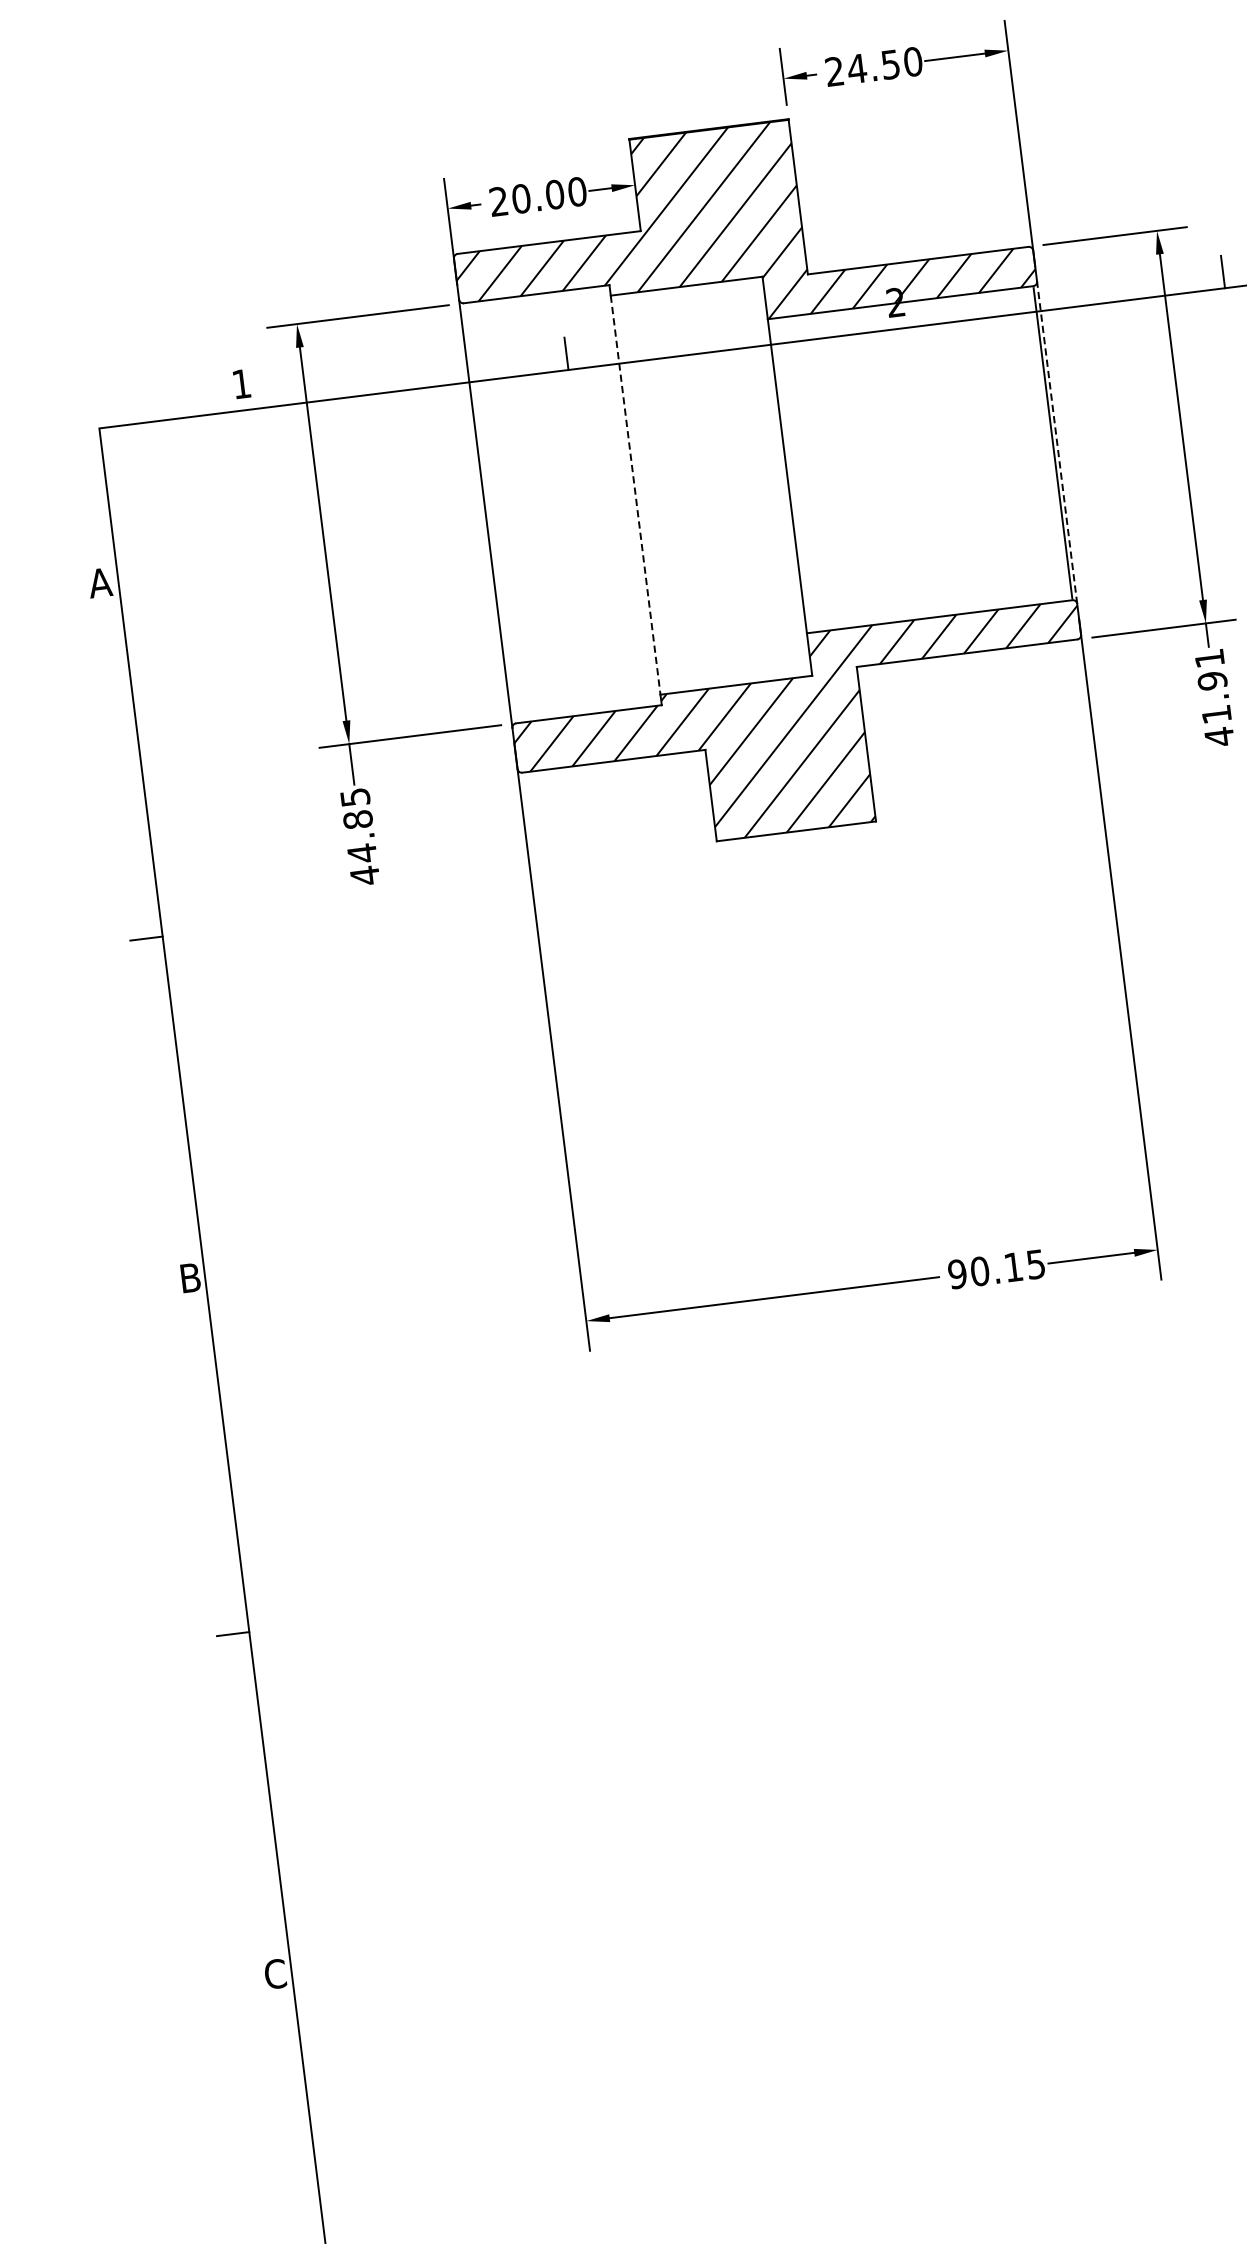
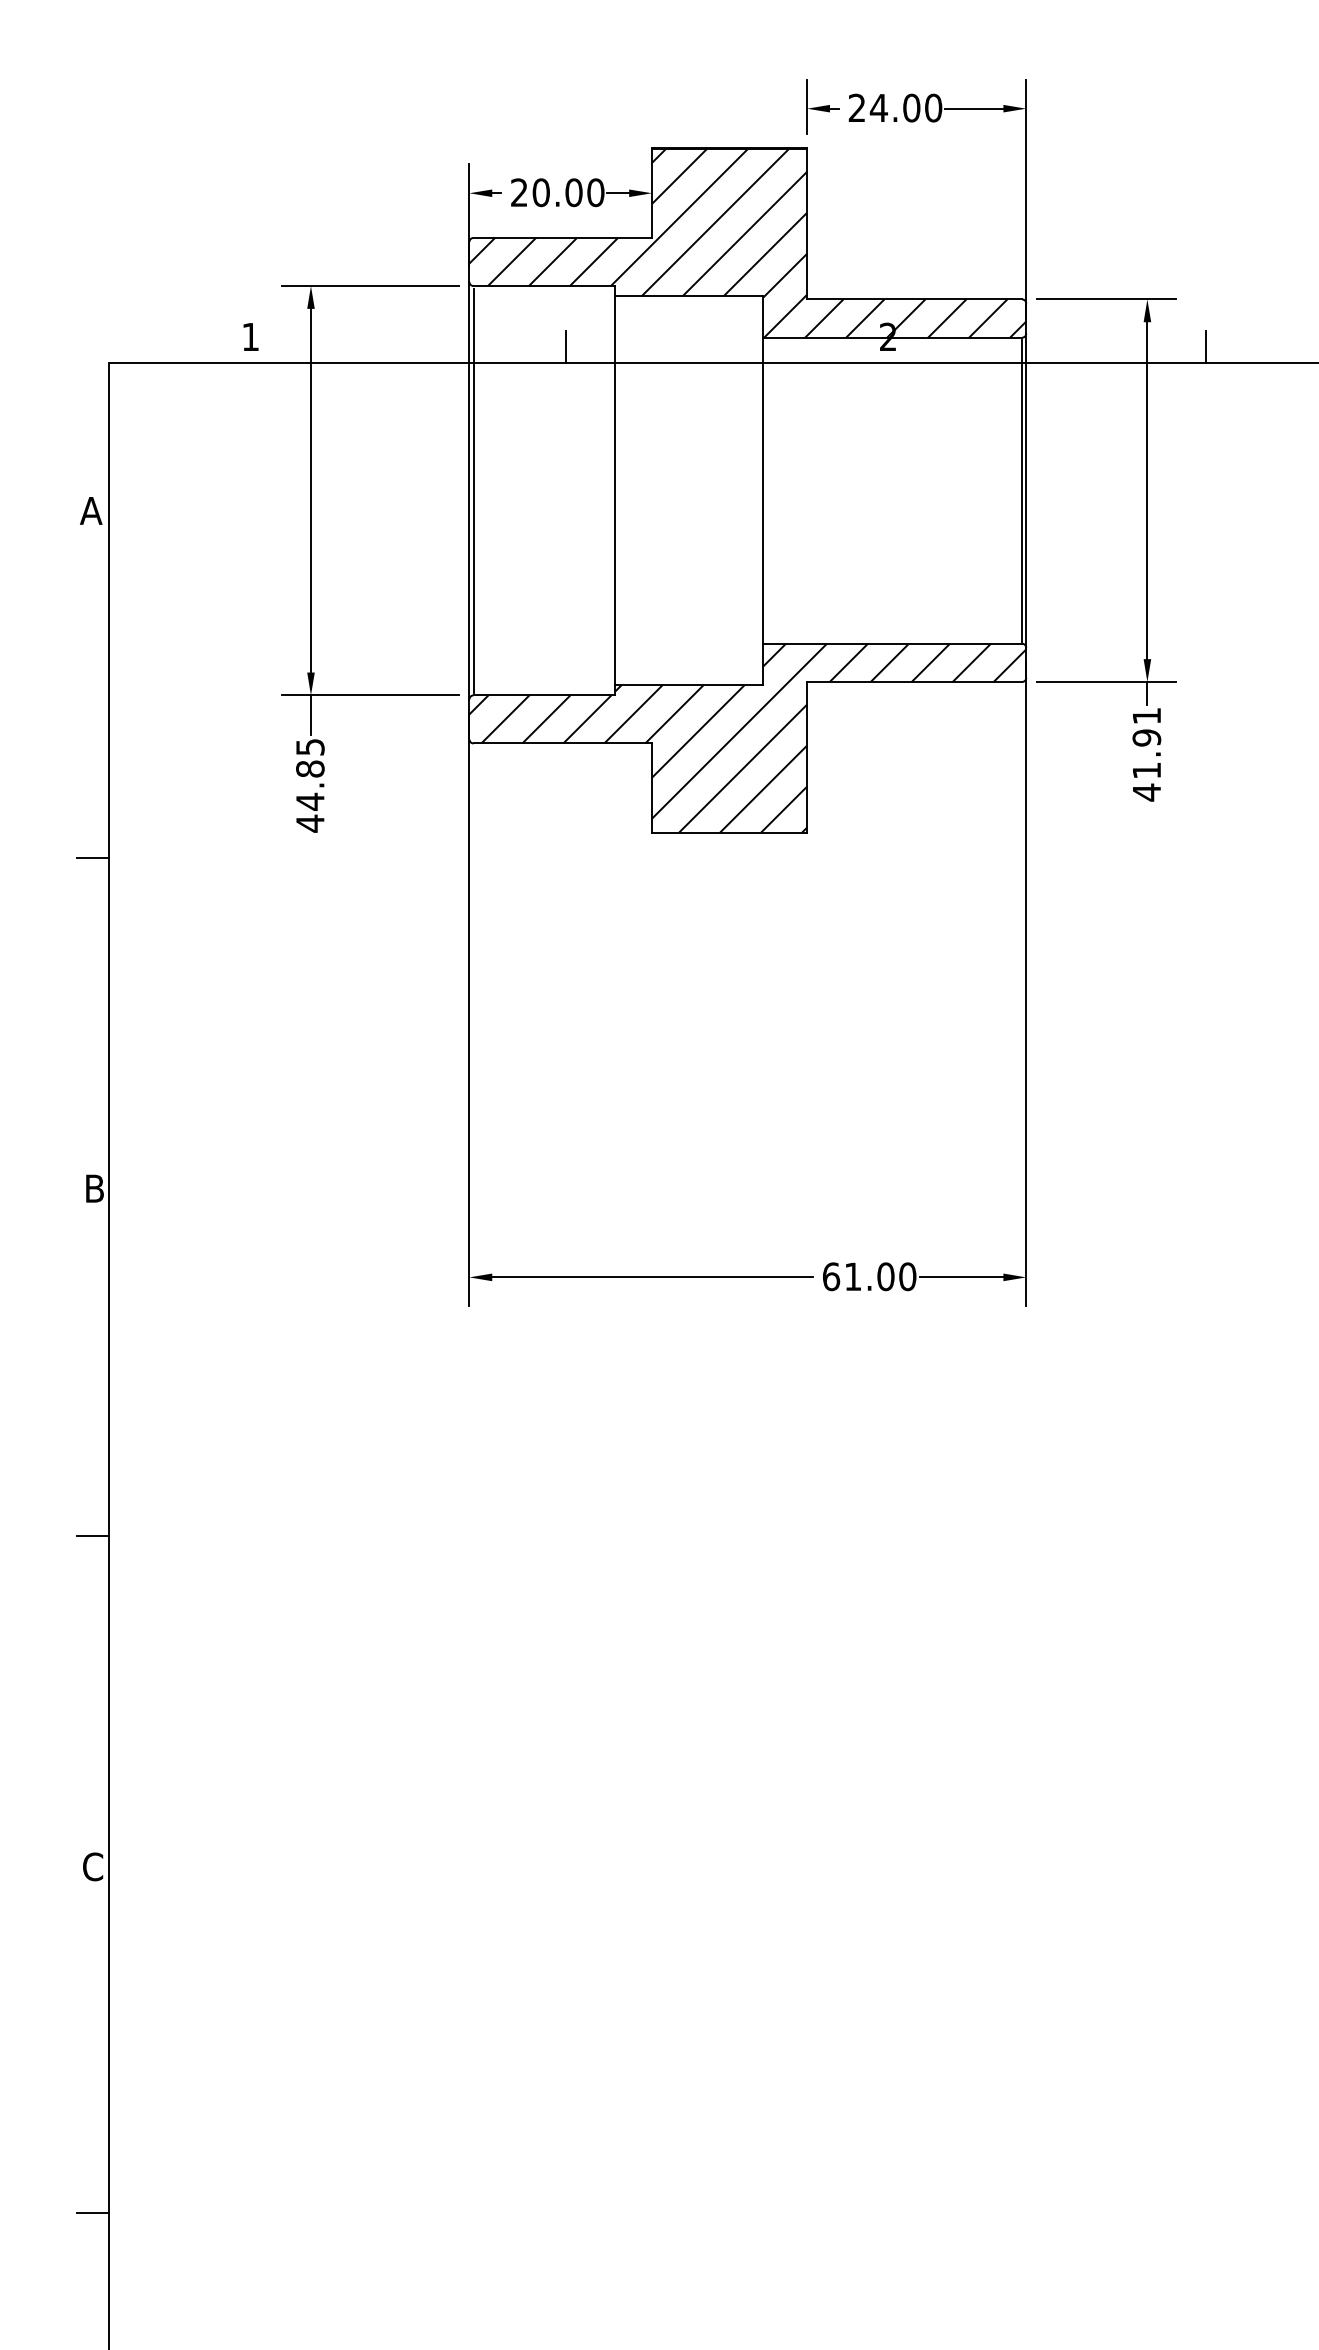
text: (890, 64) -> (911, 107), 24.50 -> 24.00
line: (1057, 442) -> (1026, 490), dashed -> solid
line: (635, 495) -> (615, 491), dashed -> solid
line: (489, 513) -> (473, 490), added
text: (996, 1269) -> (869, 1276), 90.15 -> 61.00

